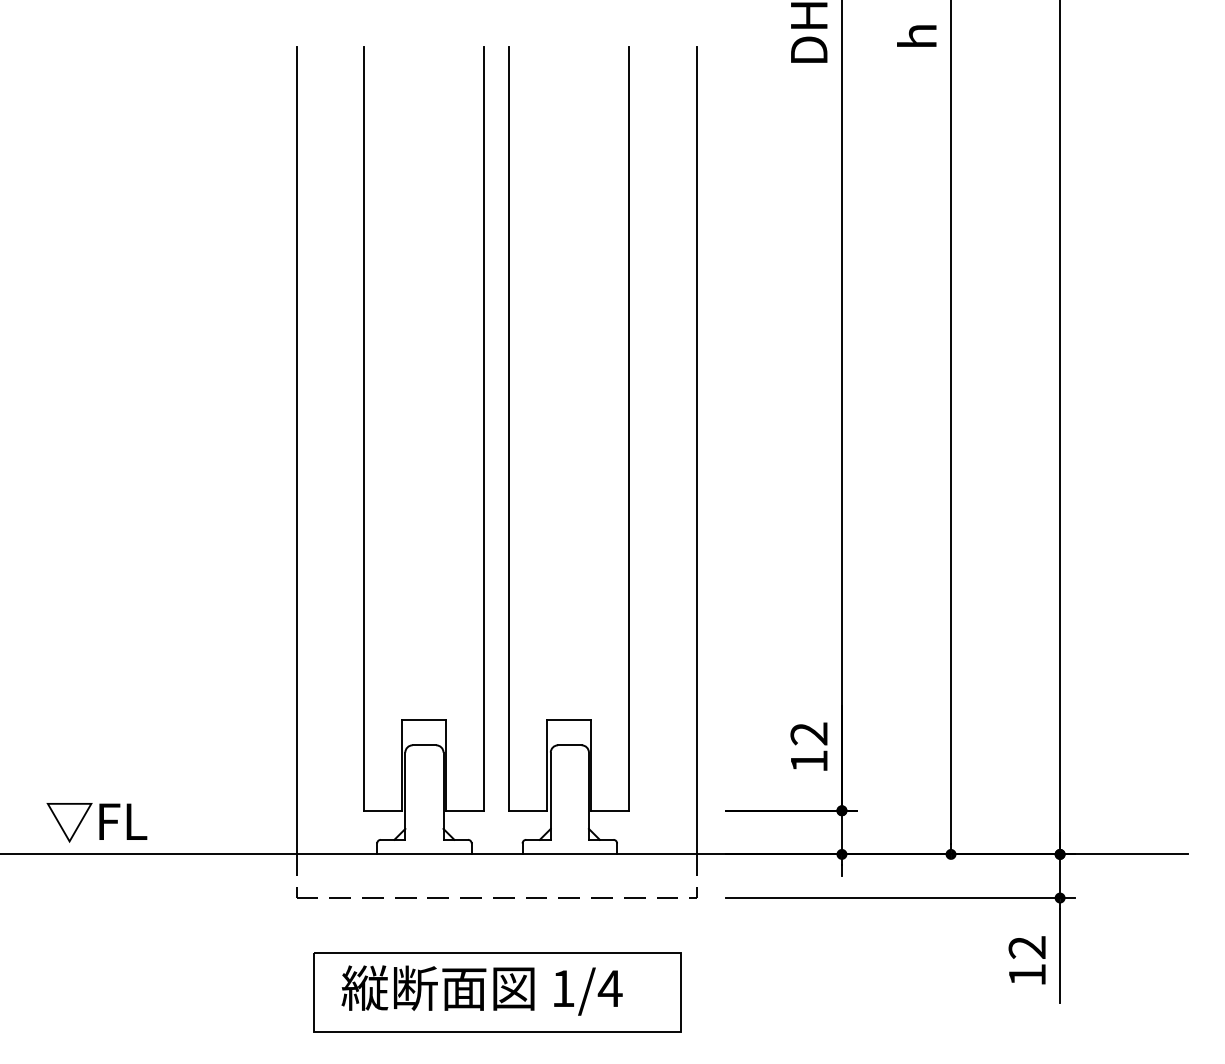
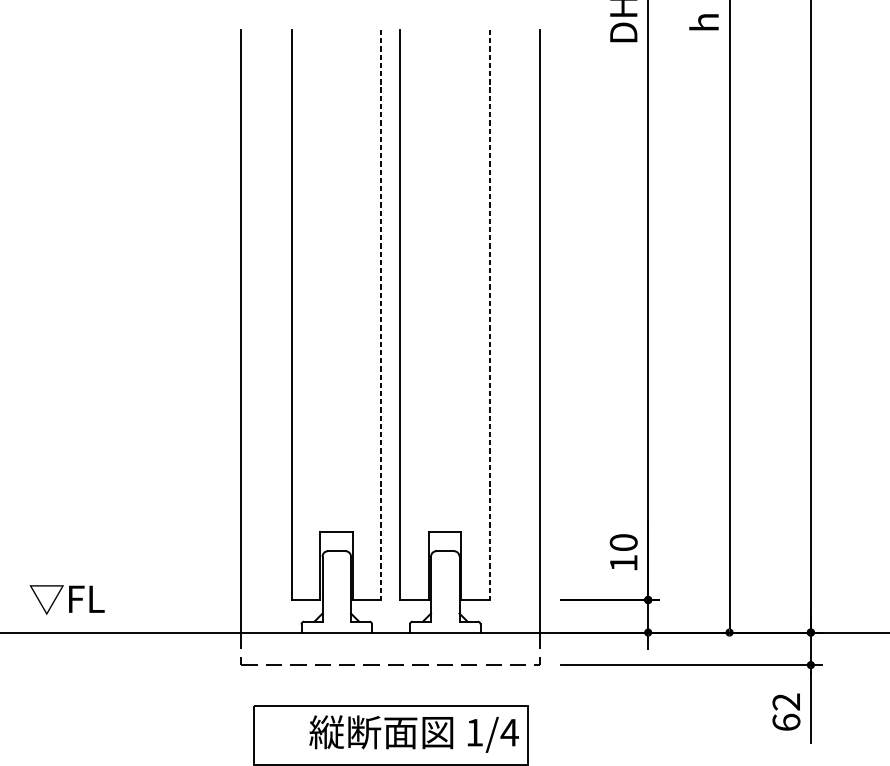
line: (483, 429) -> (380, 315), solid -> dashed
line: (629, 429) -> (489, 315), solid -> dashed
text: (808, 733) -> (623, 542), 12 -> 10
text: (96, 822) -> (66, 599), moved
text: (1027, 974) -> (786, 722), 12 -> 62
text: (481, 990) -> (413, 734), moved

